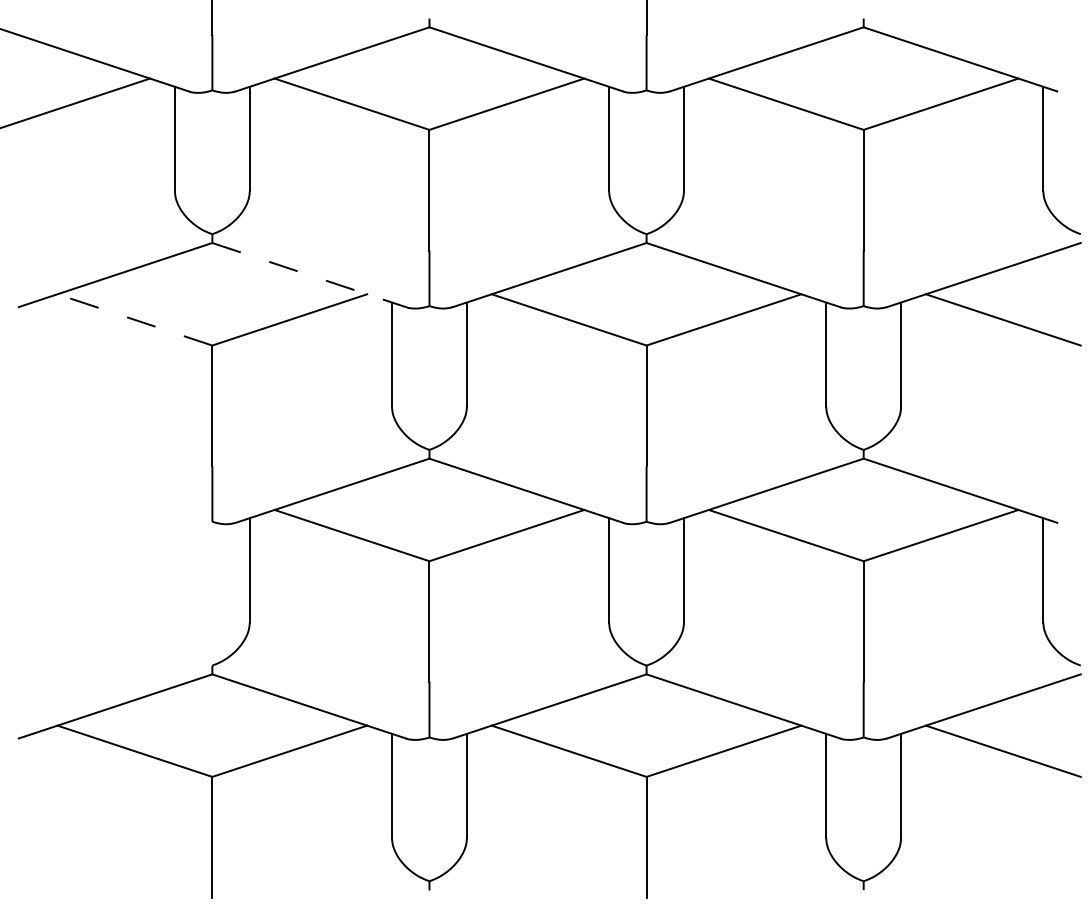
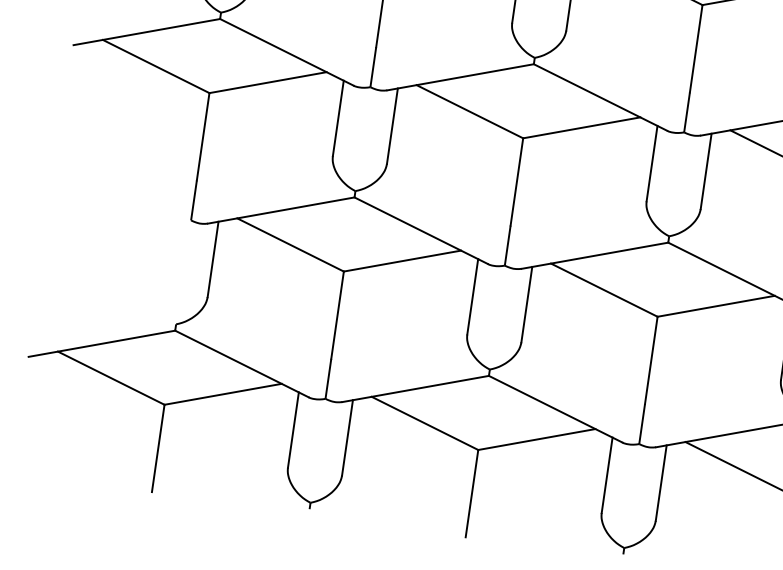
line: (309, 275) -> (286, 52), dashed -> solid
line: (134, 319) -> (155, 66), dashed -> solid

